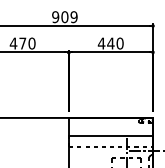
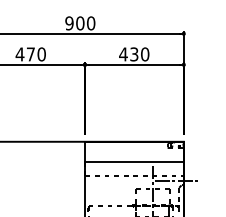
text: (73, 17) -> (90, 23), 909 -> 900
text: (110, 43) -> (133, 54), 440 -> 430

